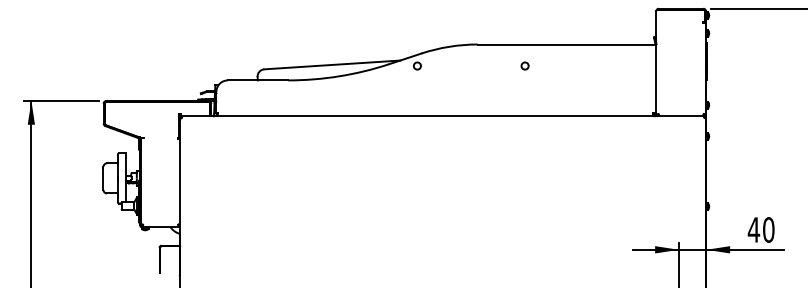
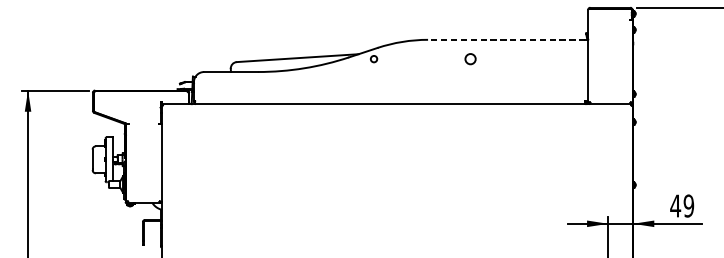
line: (565, 44) -> (506, 39), solid -> dashed
circle: (524, 65) -> (469, 58), size x1.6
text: (768, 229) -> (688, 205), 40 -> 49

